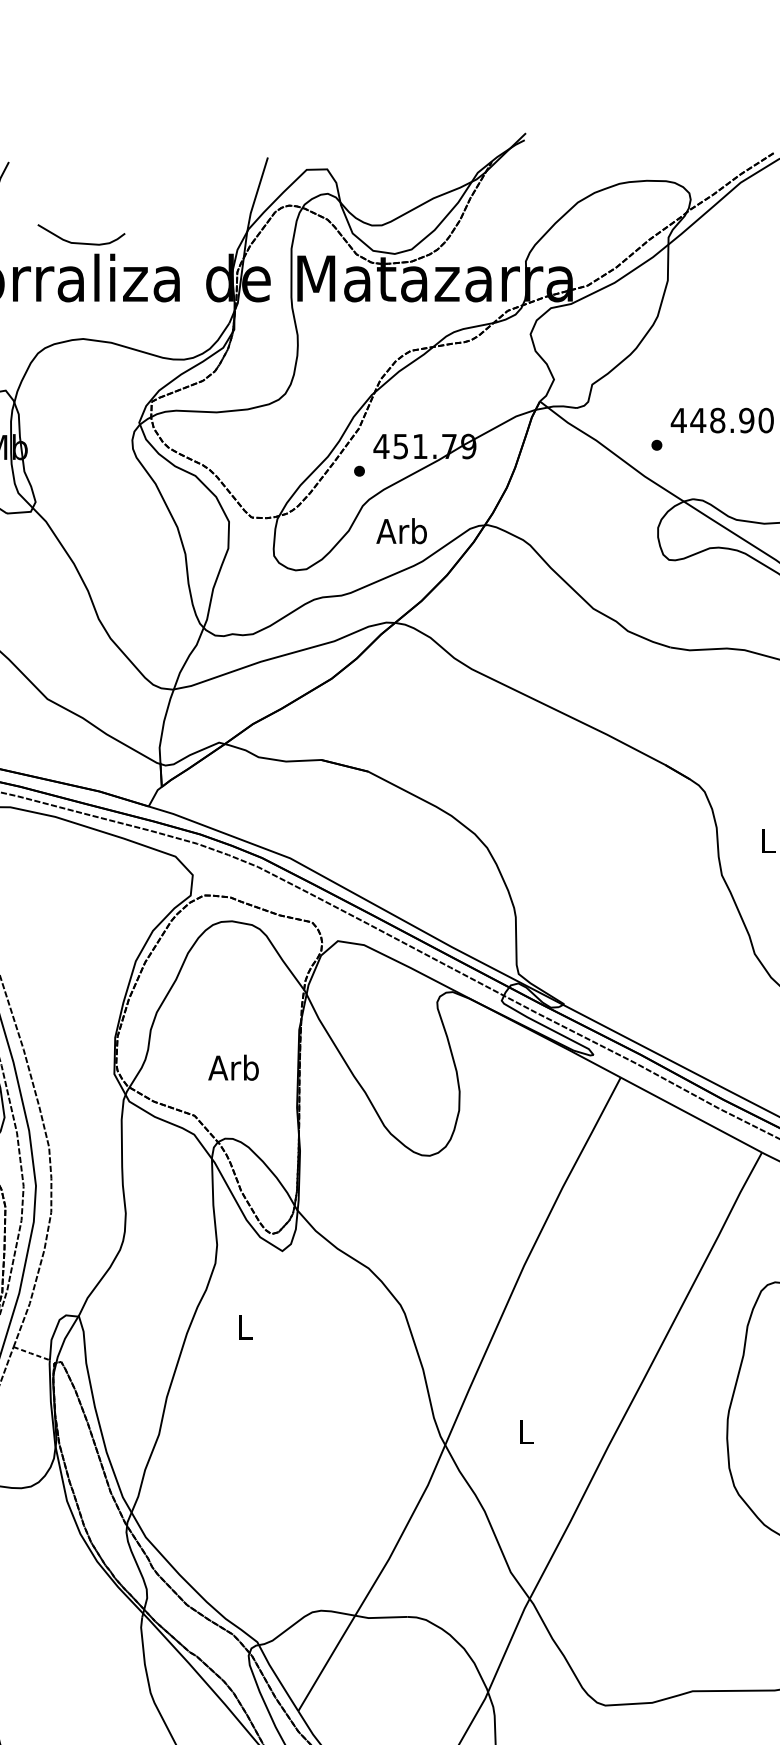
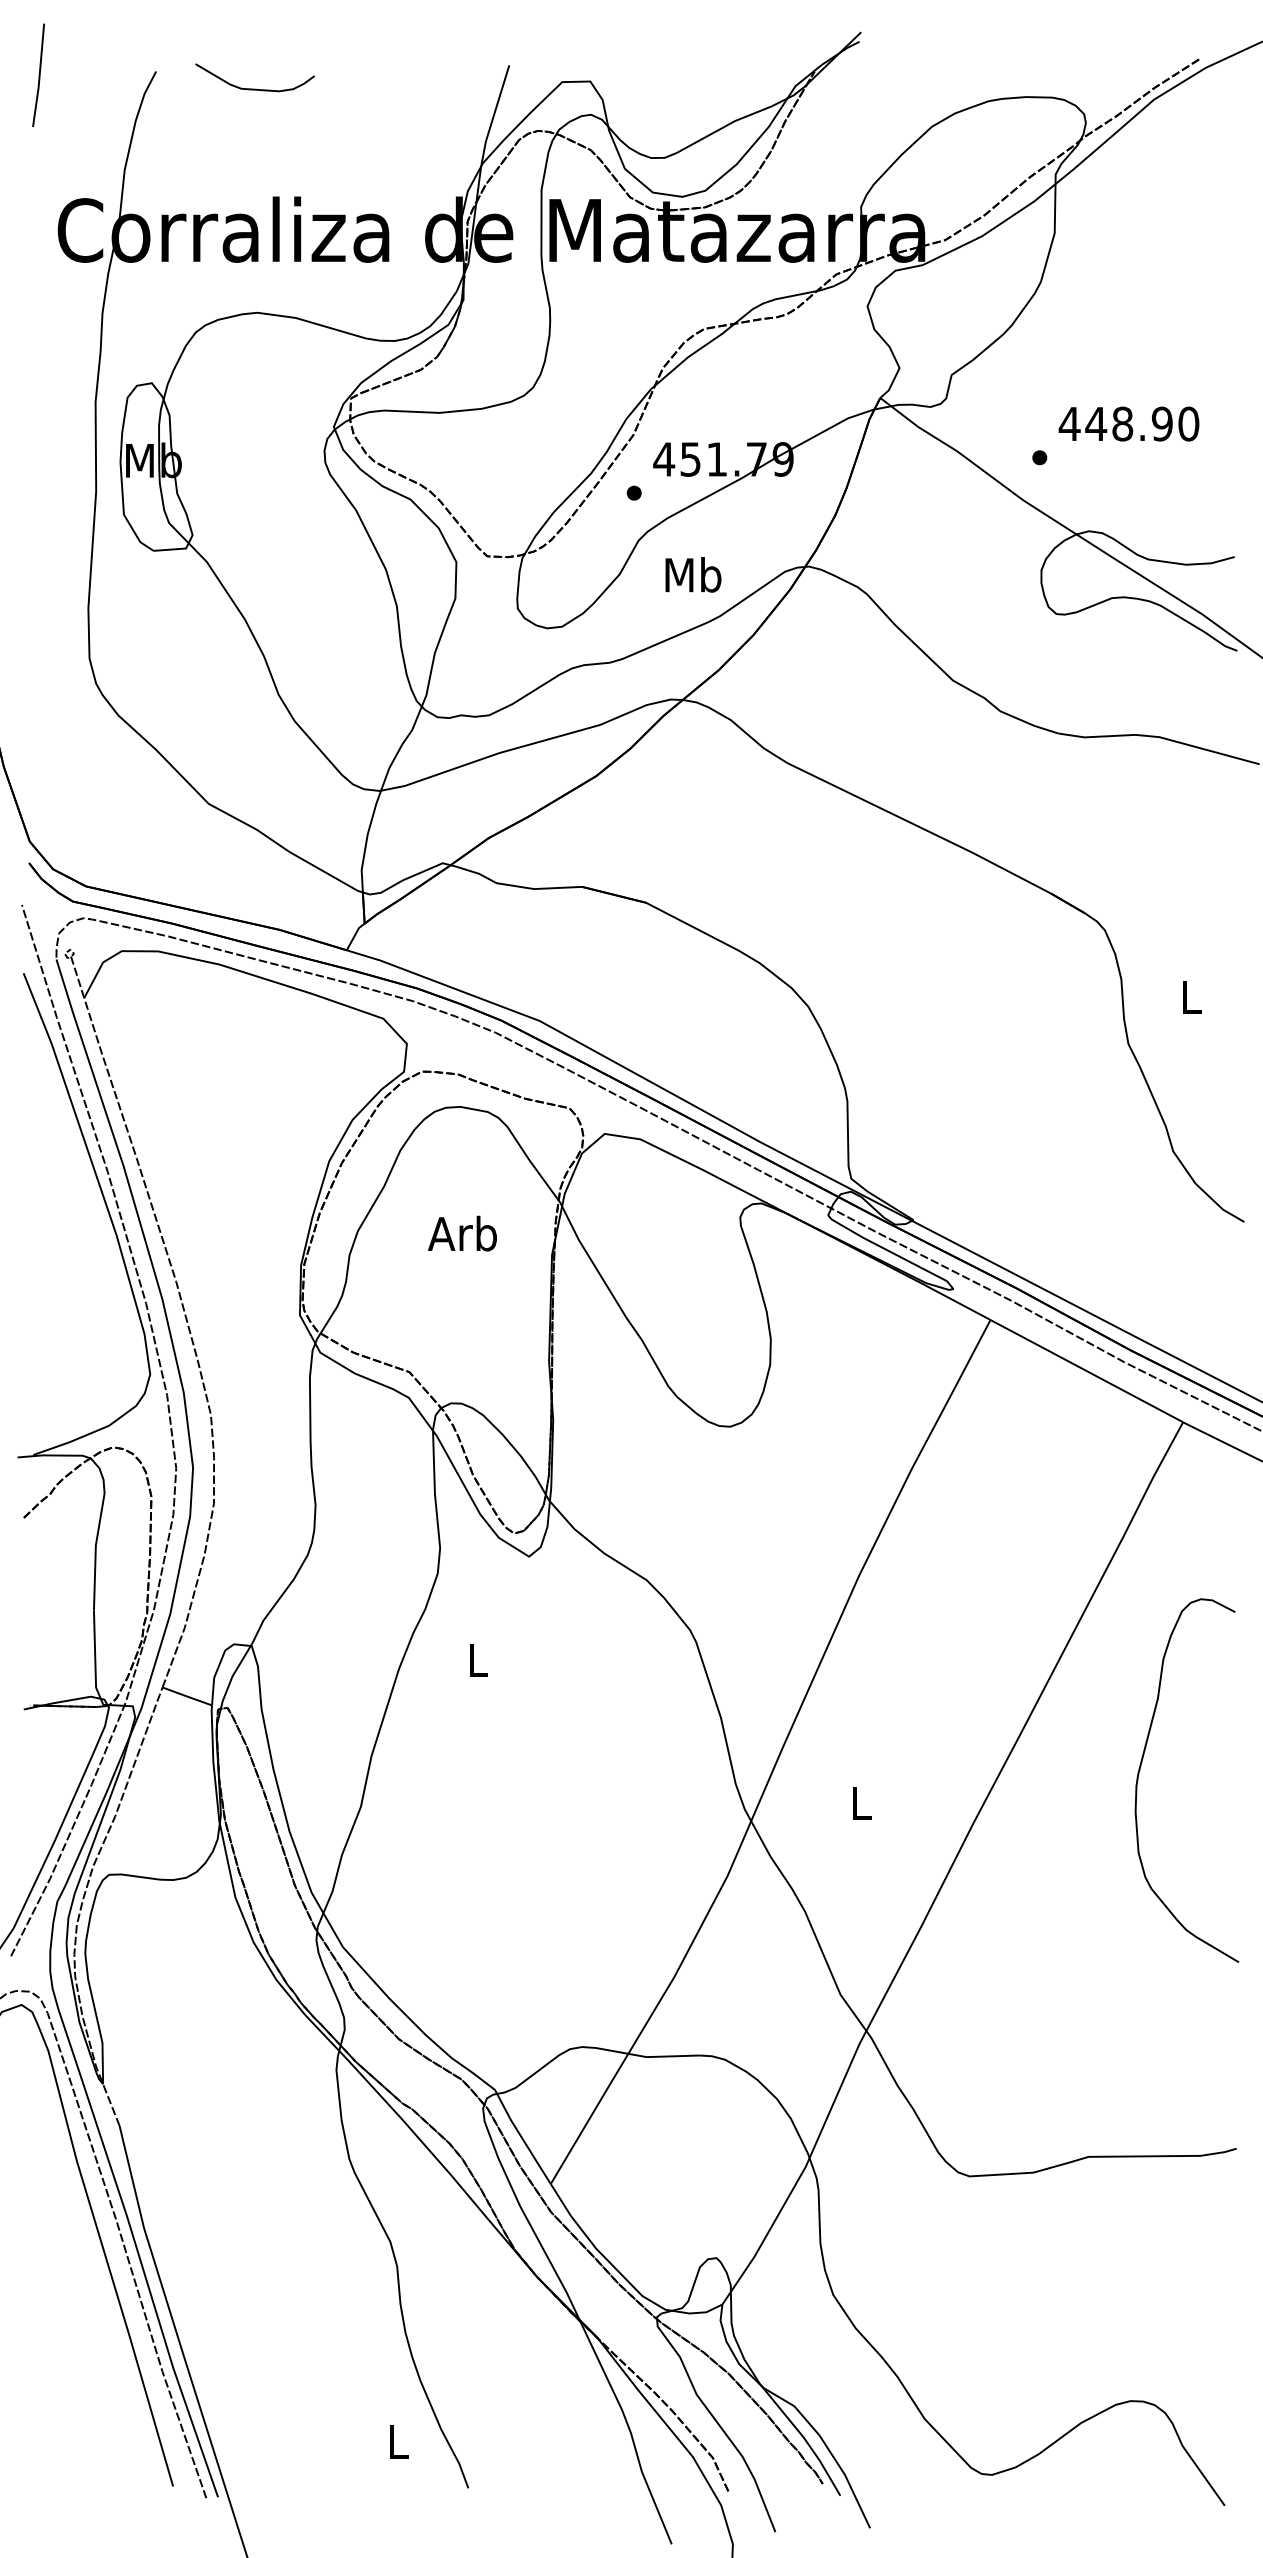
curve: (81, 242) -> (254, 88), moved
text: (401, 530) -> (691, 574), Arb -> Mb
text: (233, 1067) -> (462, 1233), moved
line: (31, 1353) -> (187, 1696), dashed -> solid

